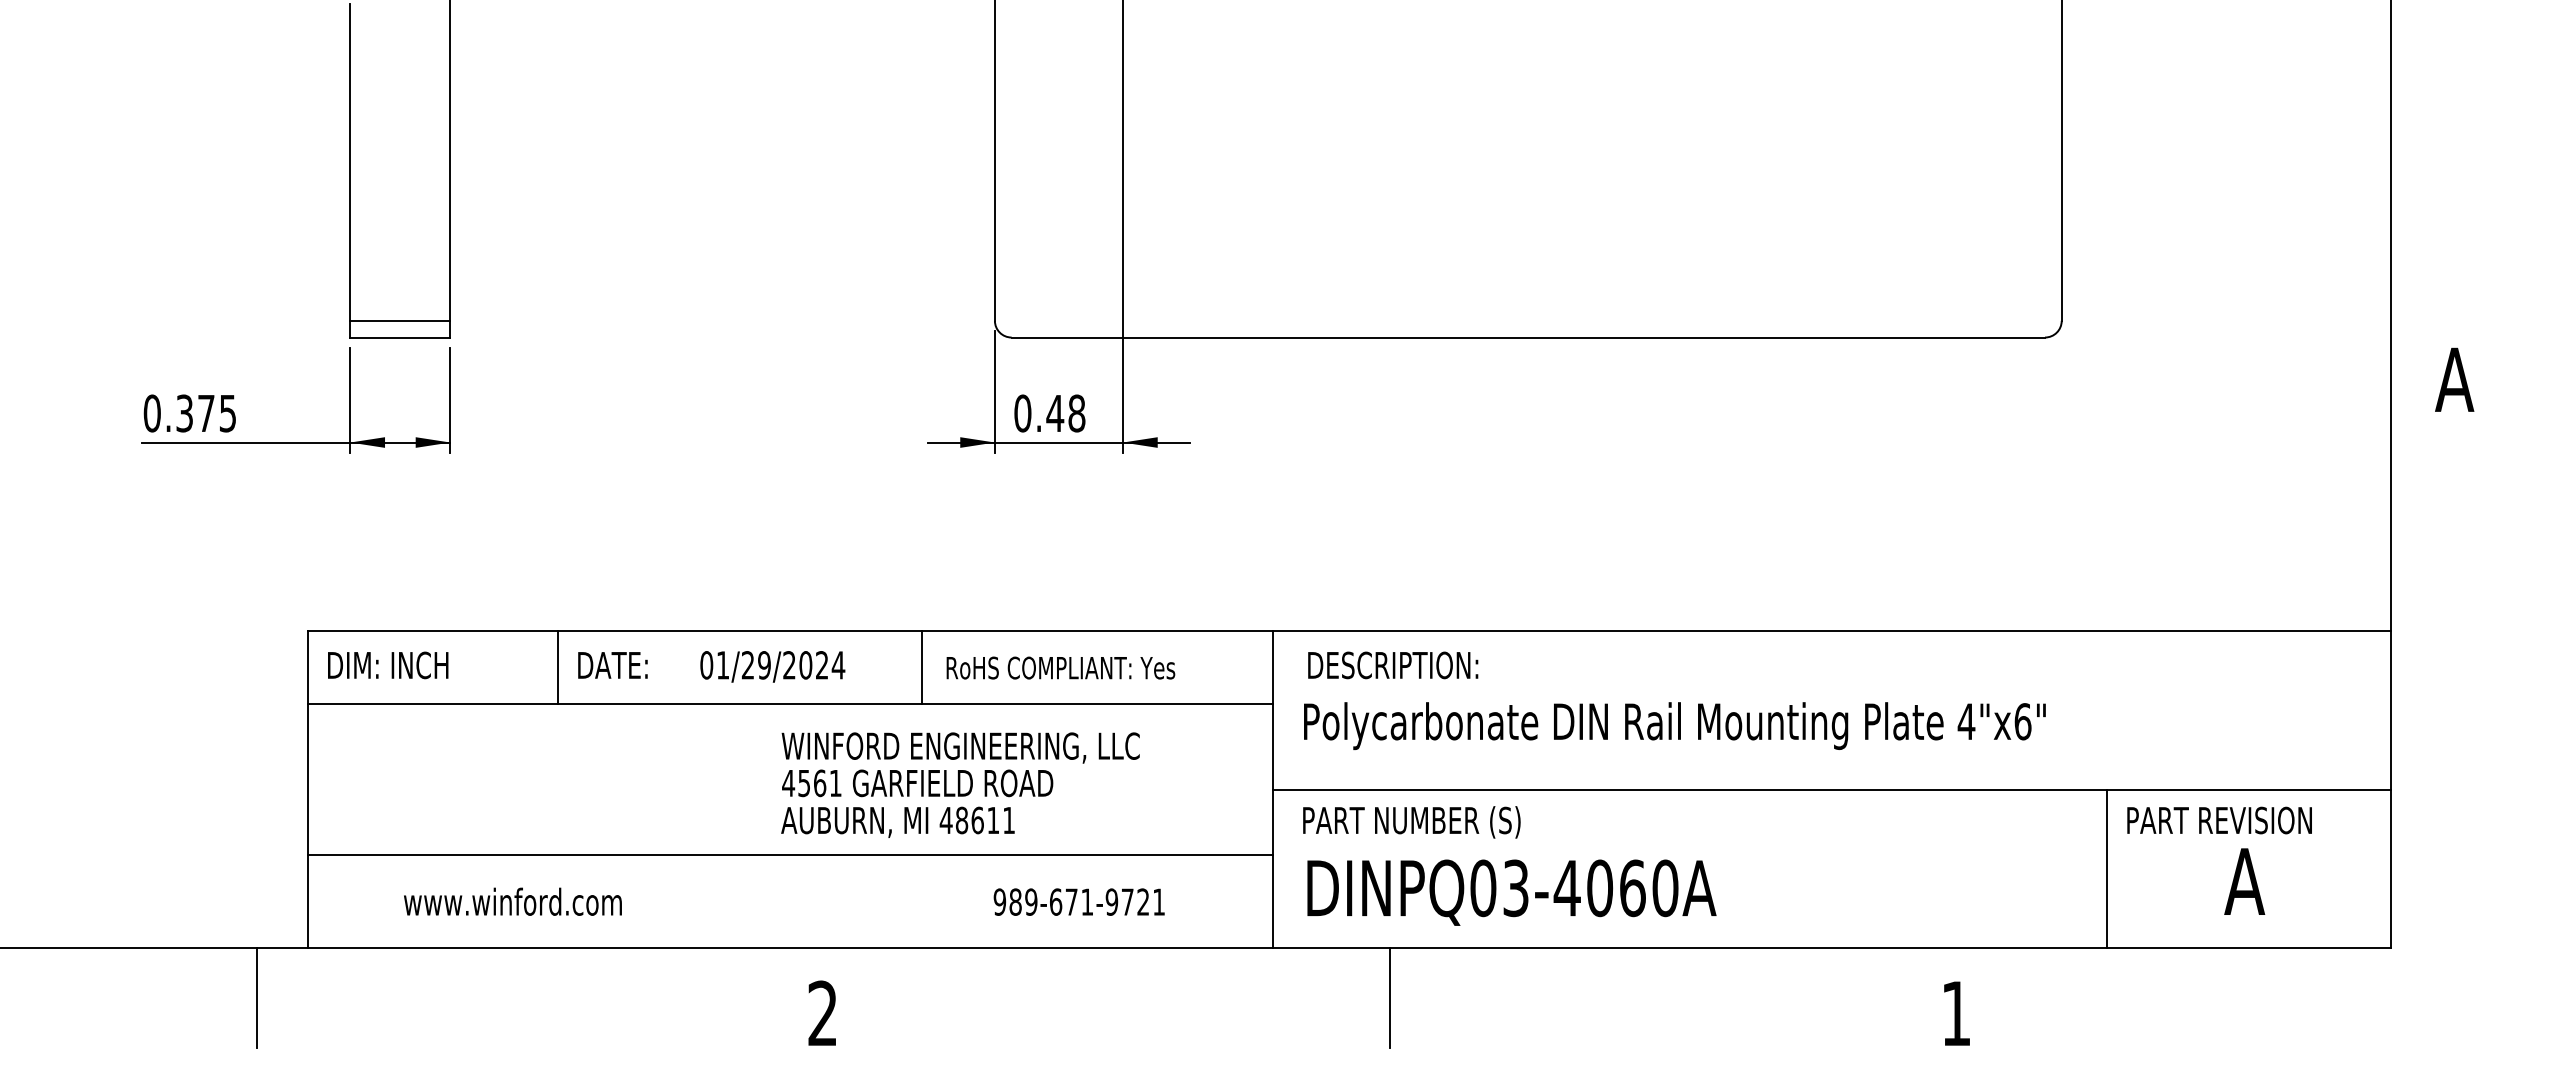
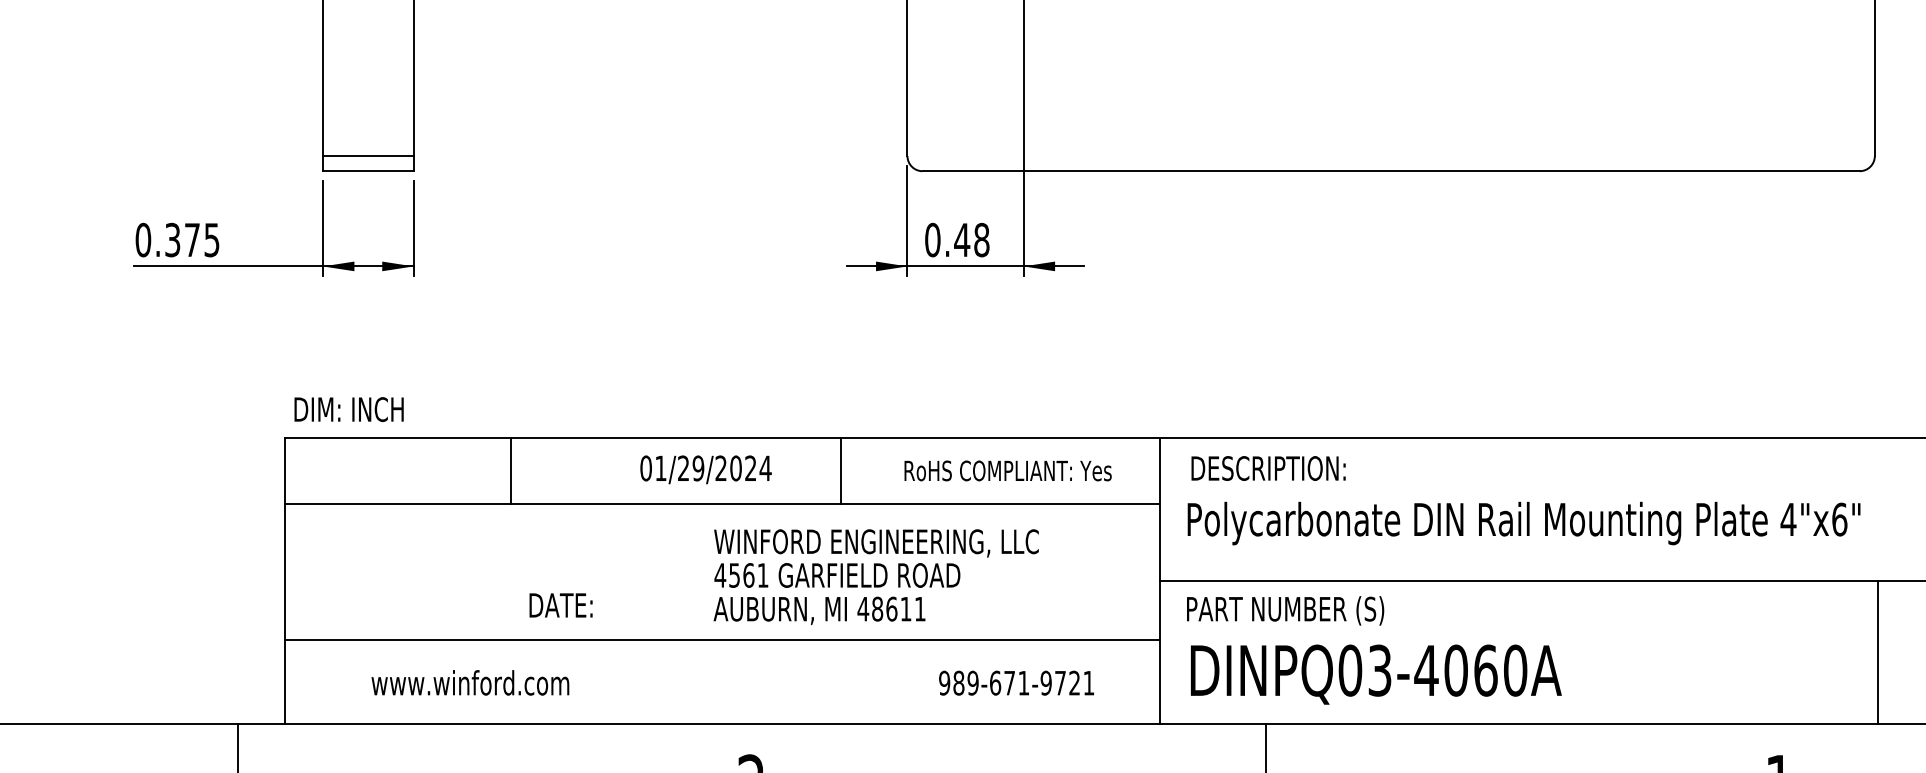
text: (388, 665) -> (349, 409), moved
text: (612, 665) -> (560, 605), moved
text: (1060, 667) -> (1007, 470), moved
line: (2106, 868) -> (1877, 652), moved
text: (1078, 901) -> (1015, 682), moved

